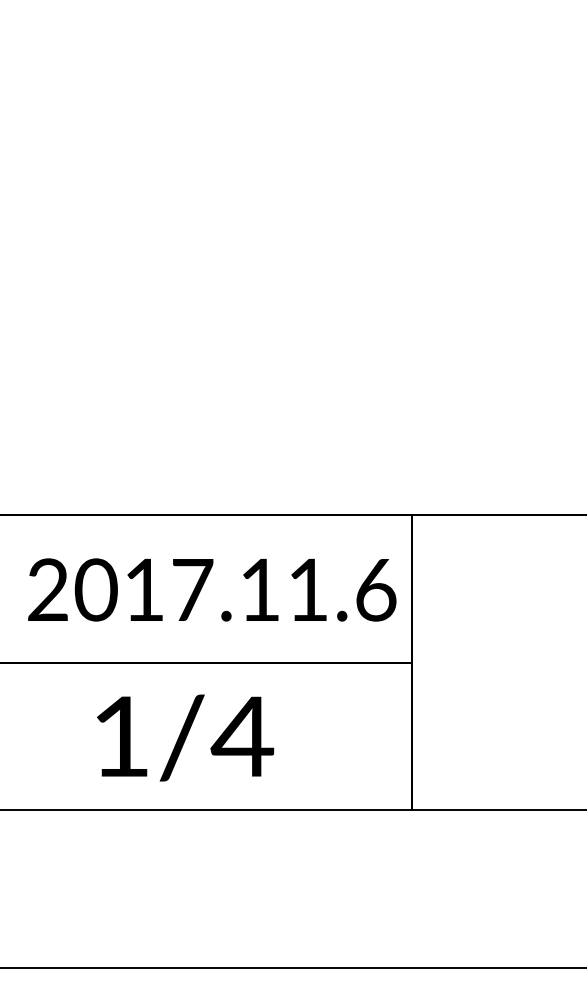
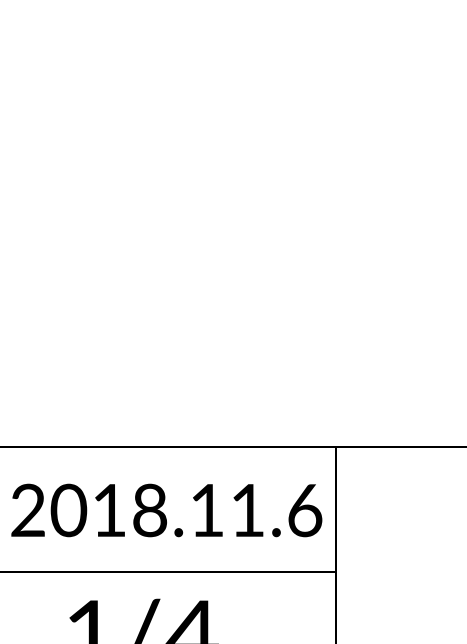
text: (192, 589) -> (150, 510), 2017.11.6 -> 2018.11.6

